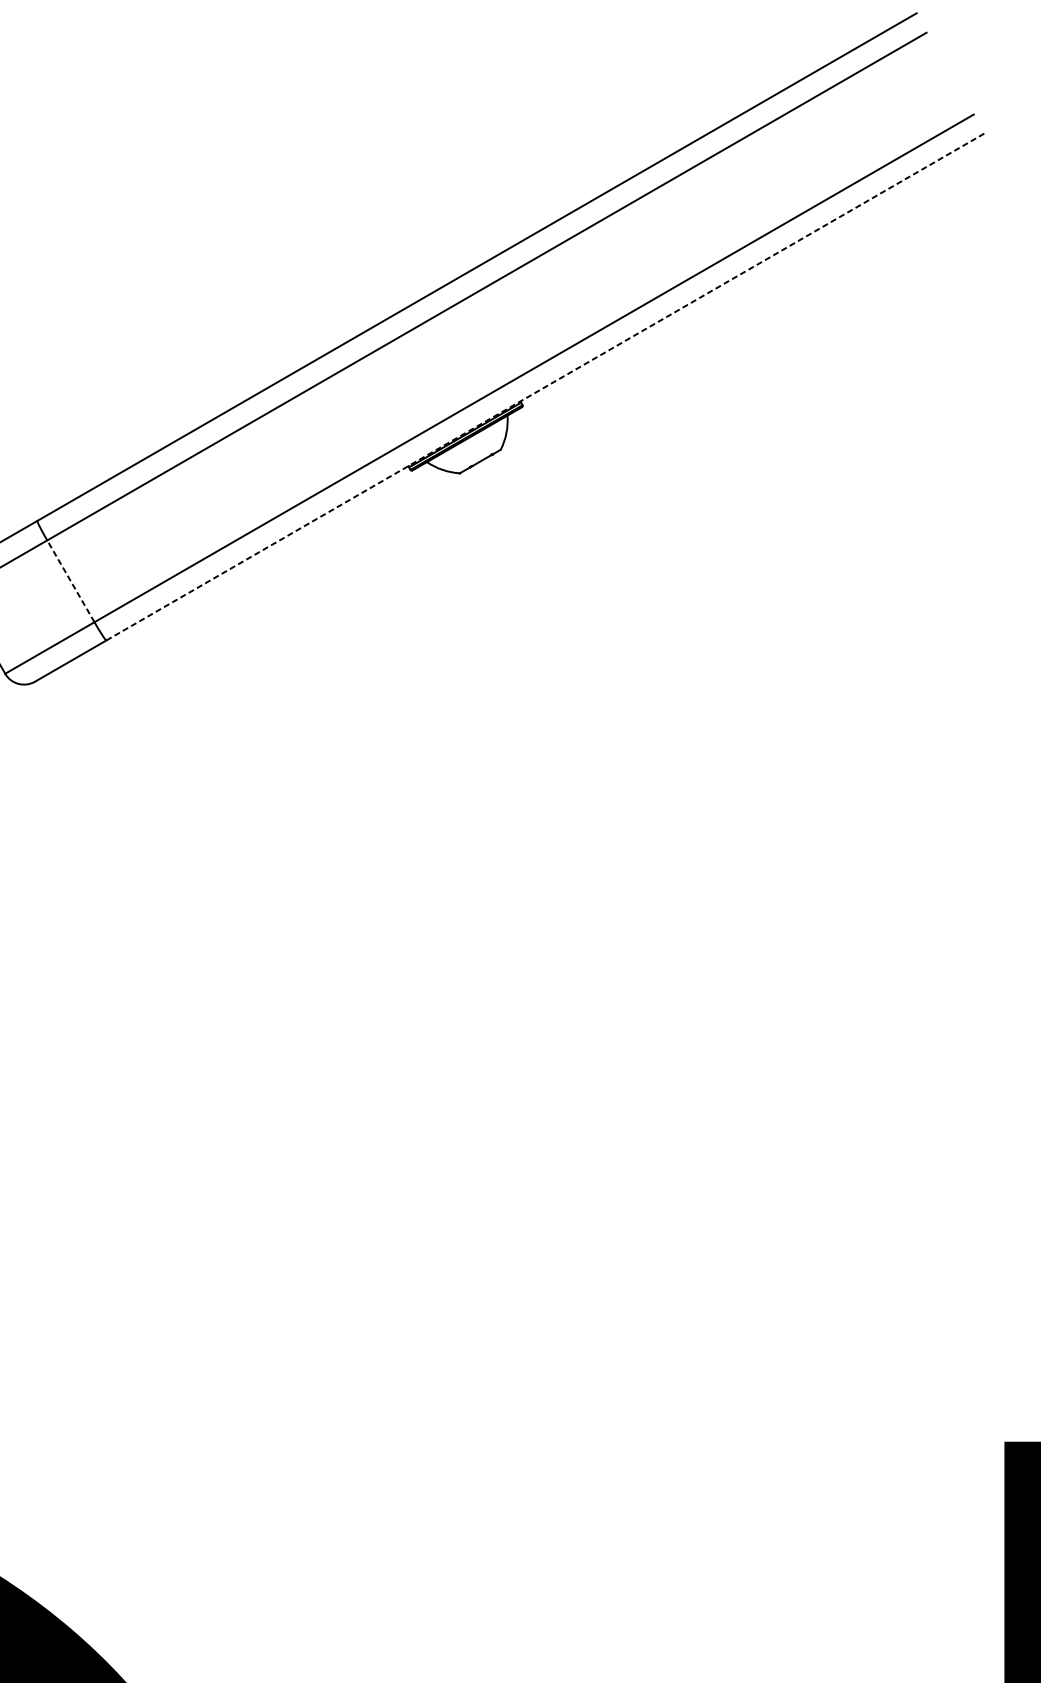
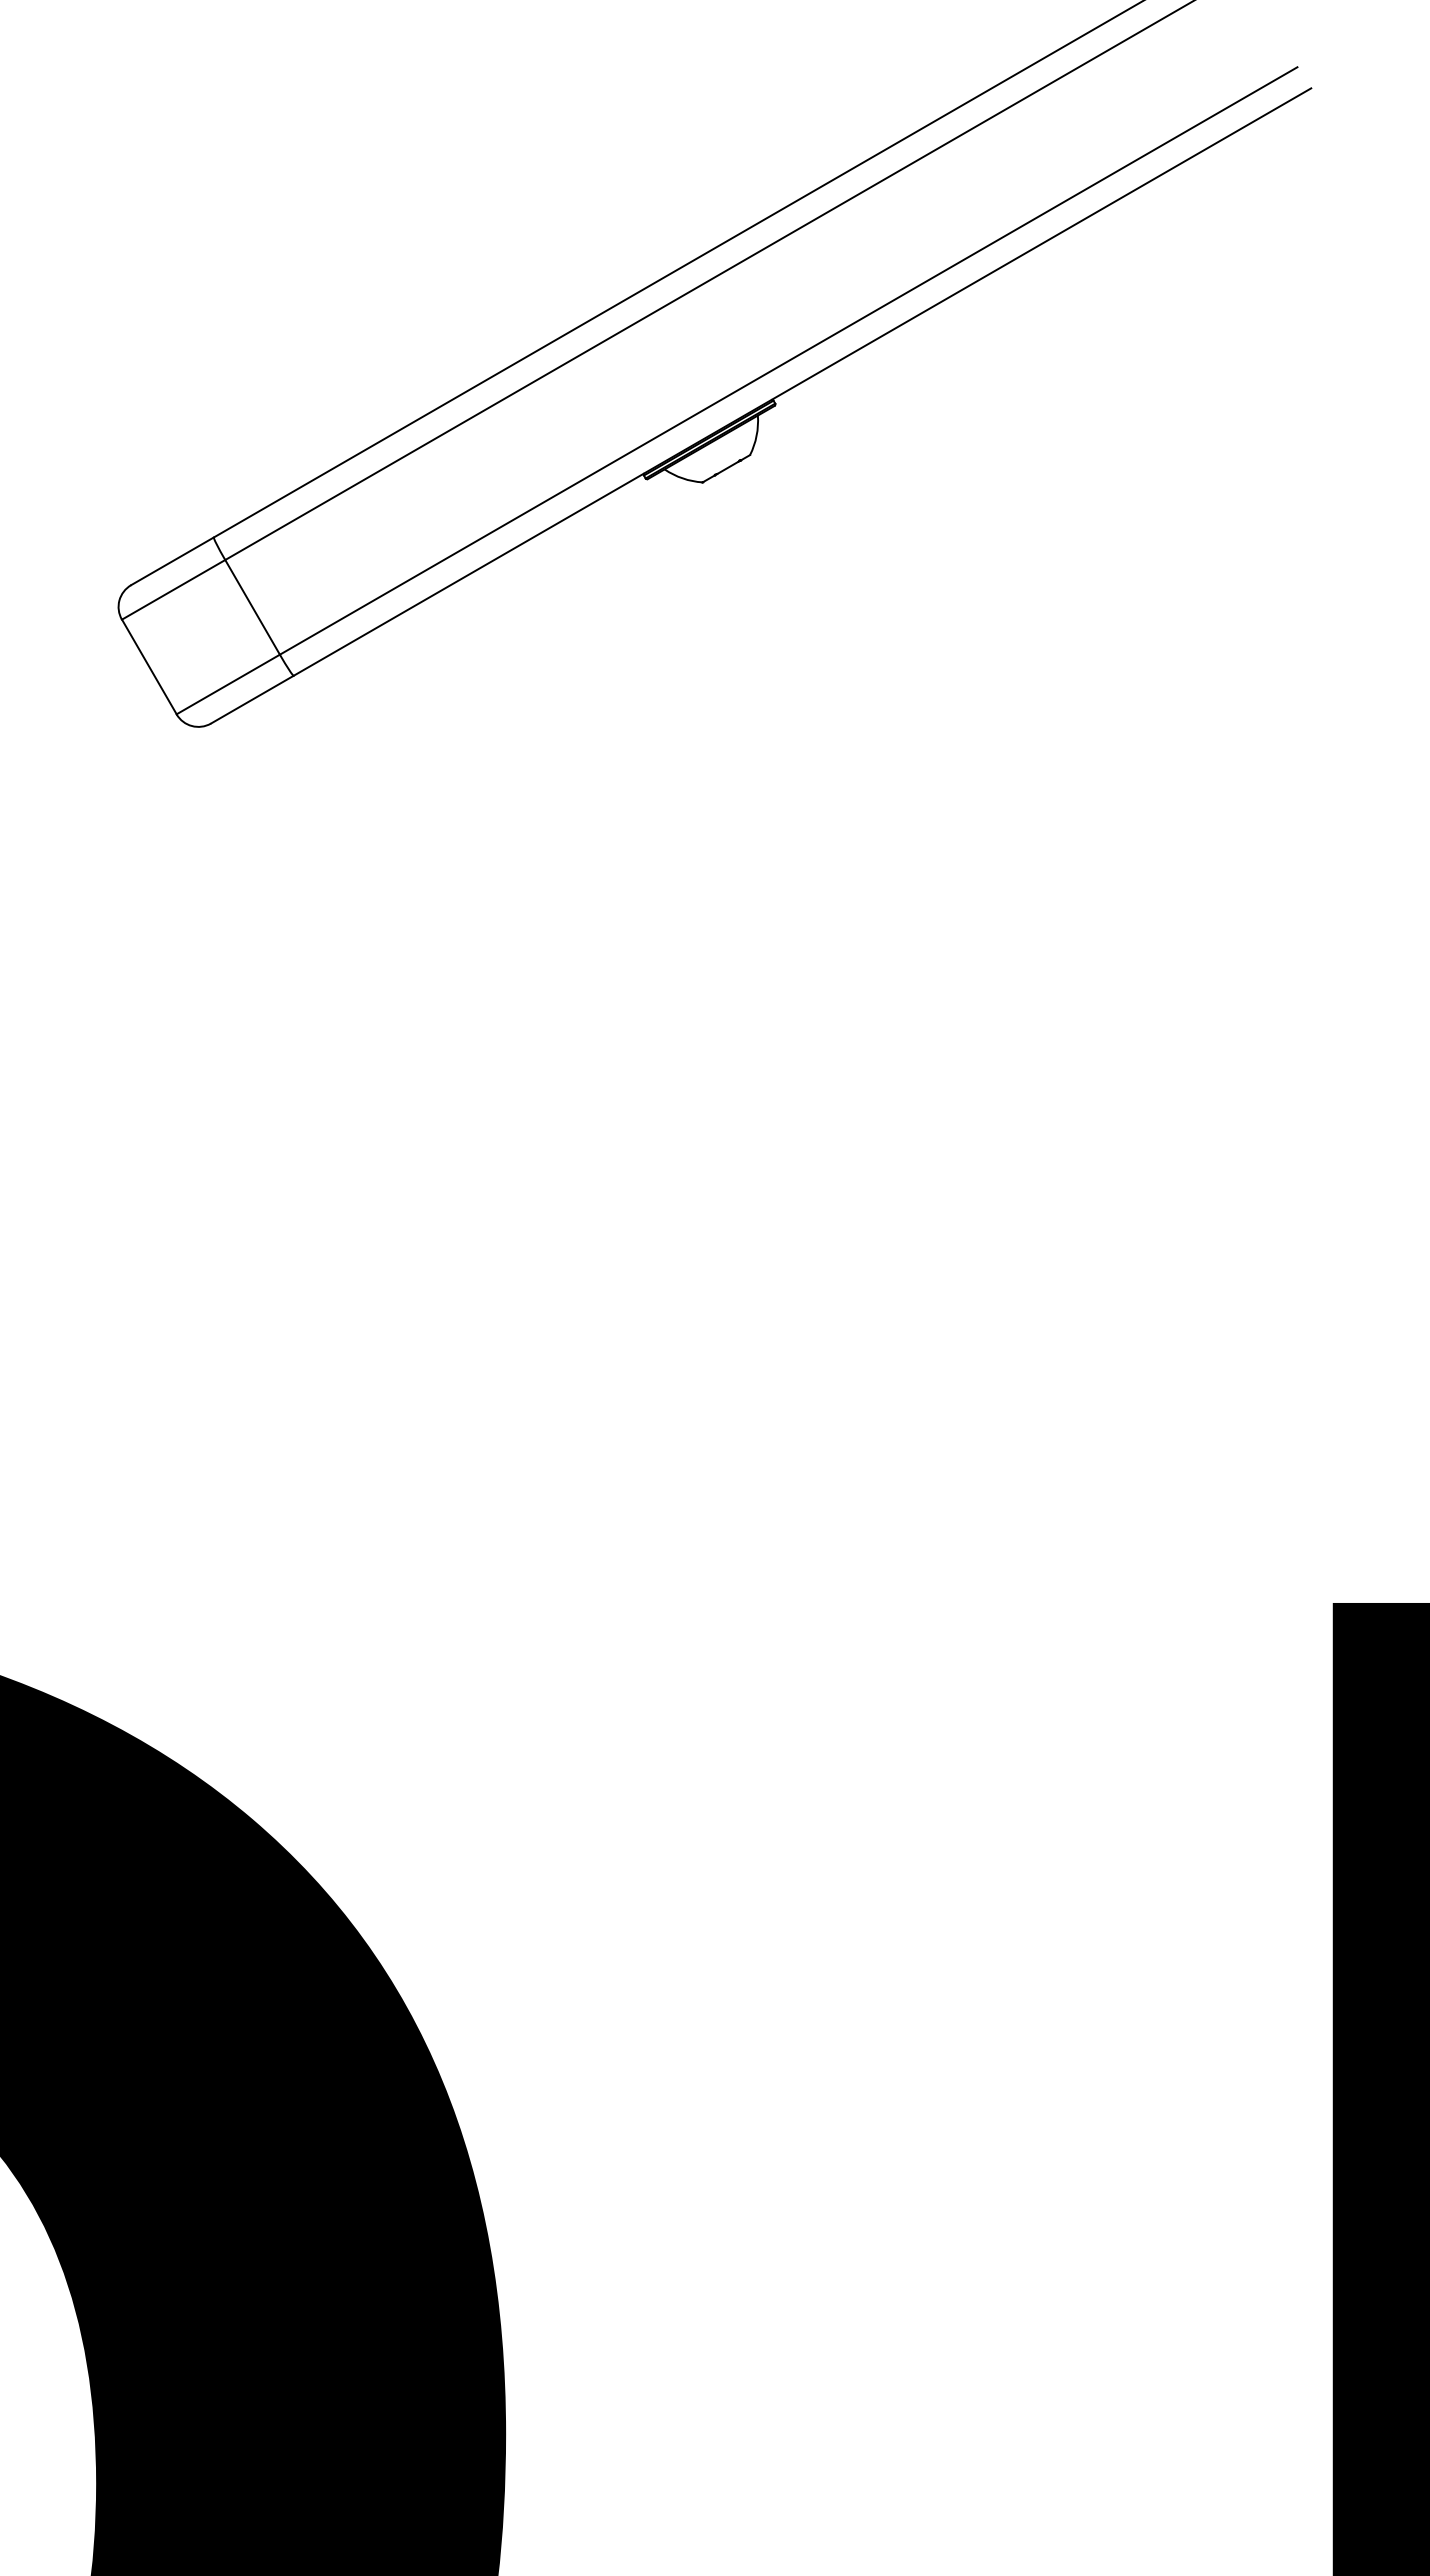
line: (546, 386) -> (802, 381), dashed -> solid
line: (70, 581) -> (252, 607), dashed -> solid

